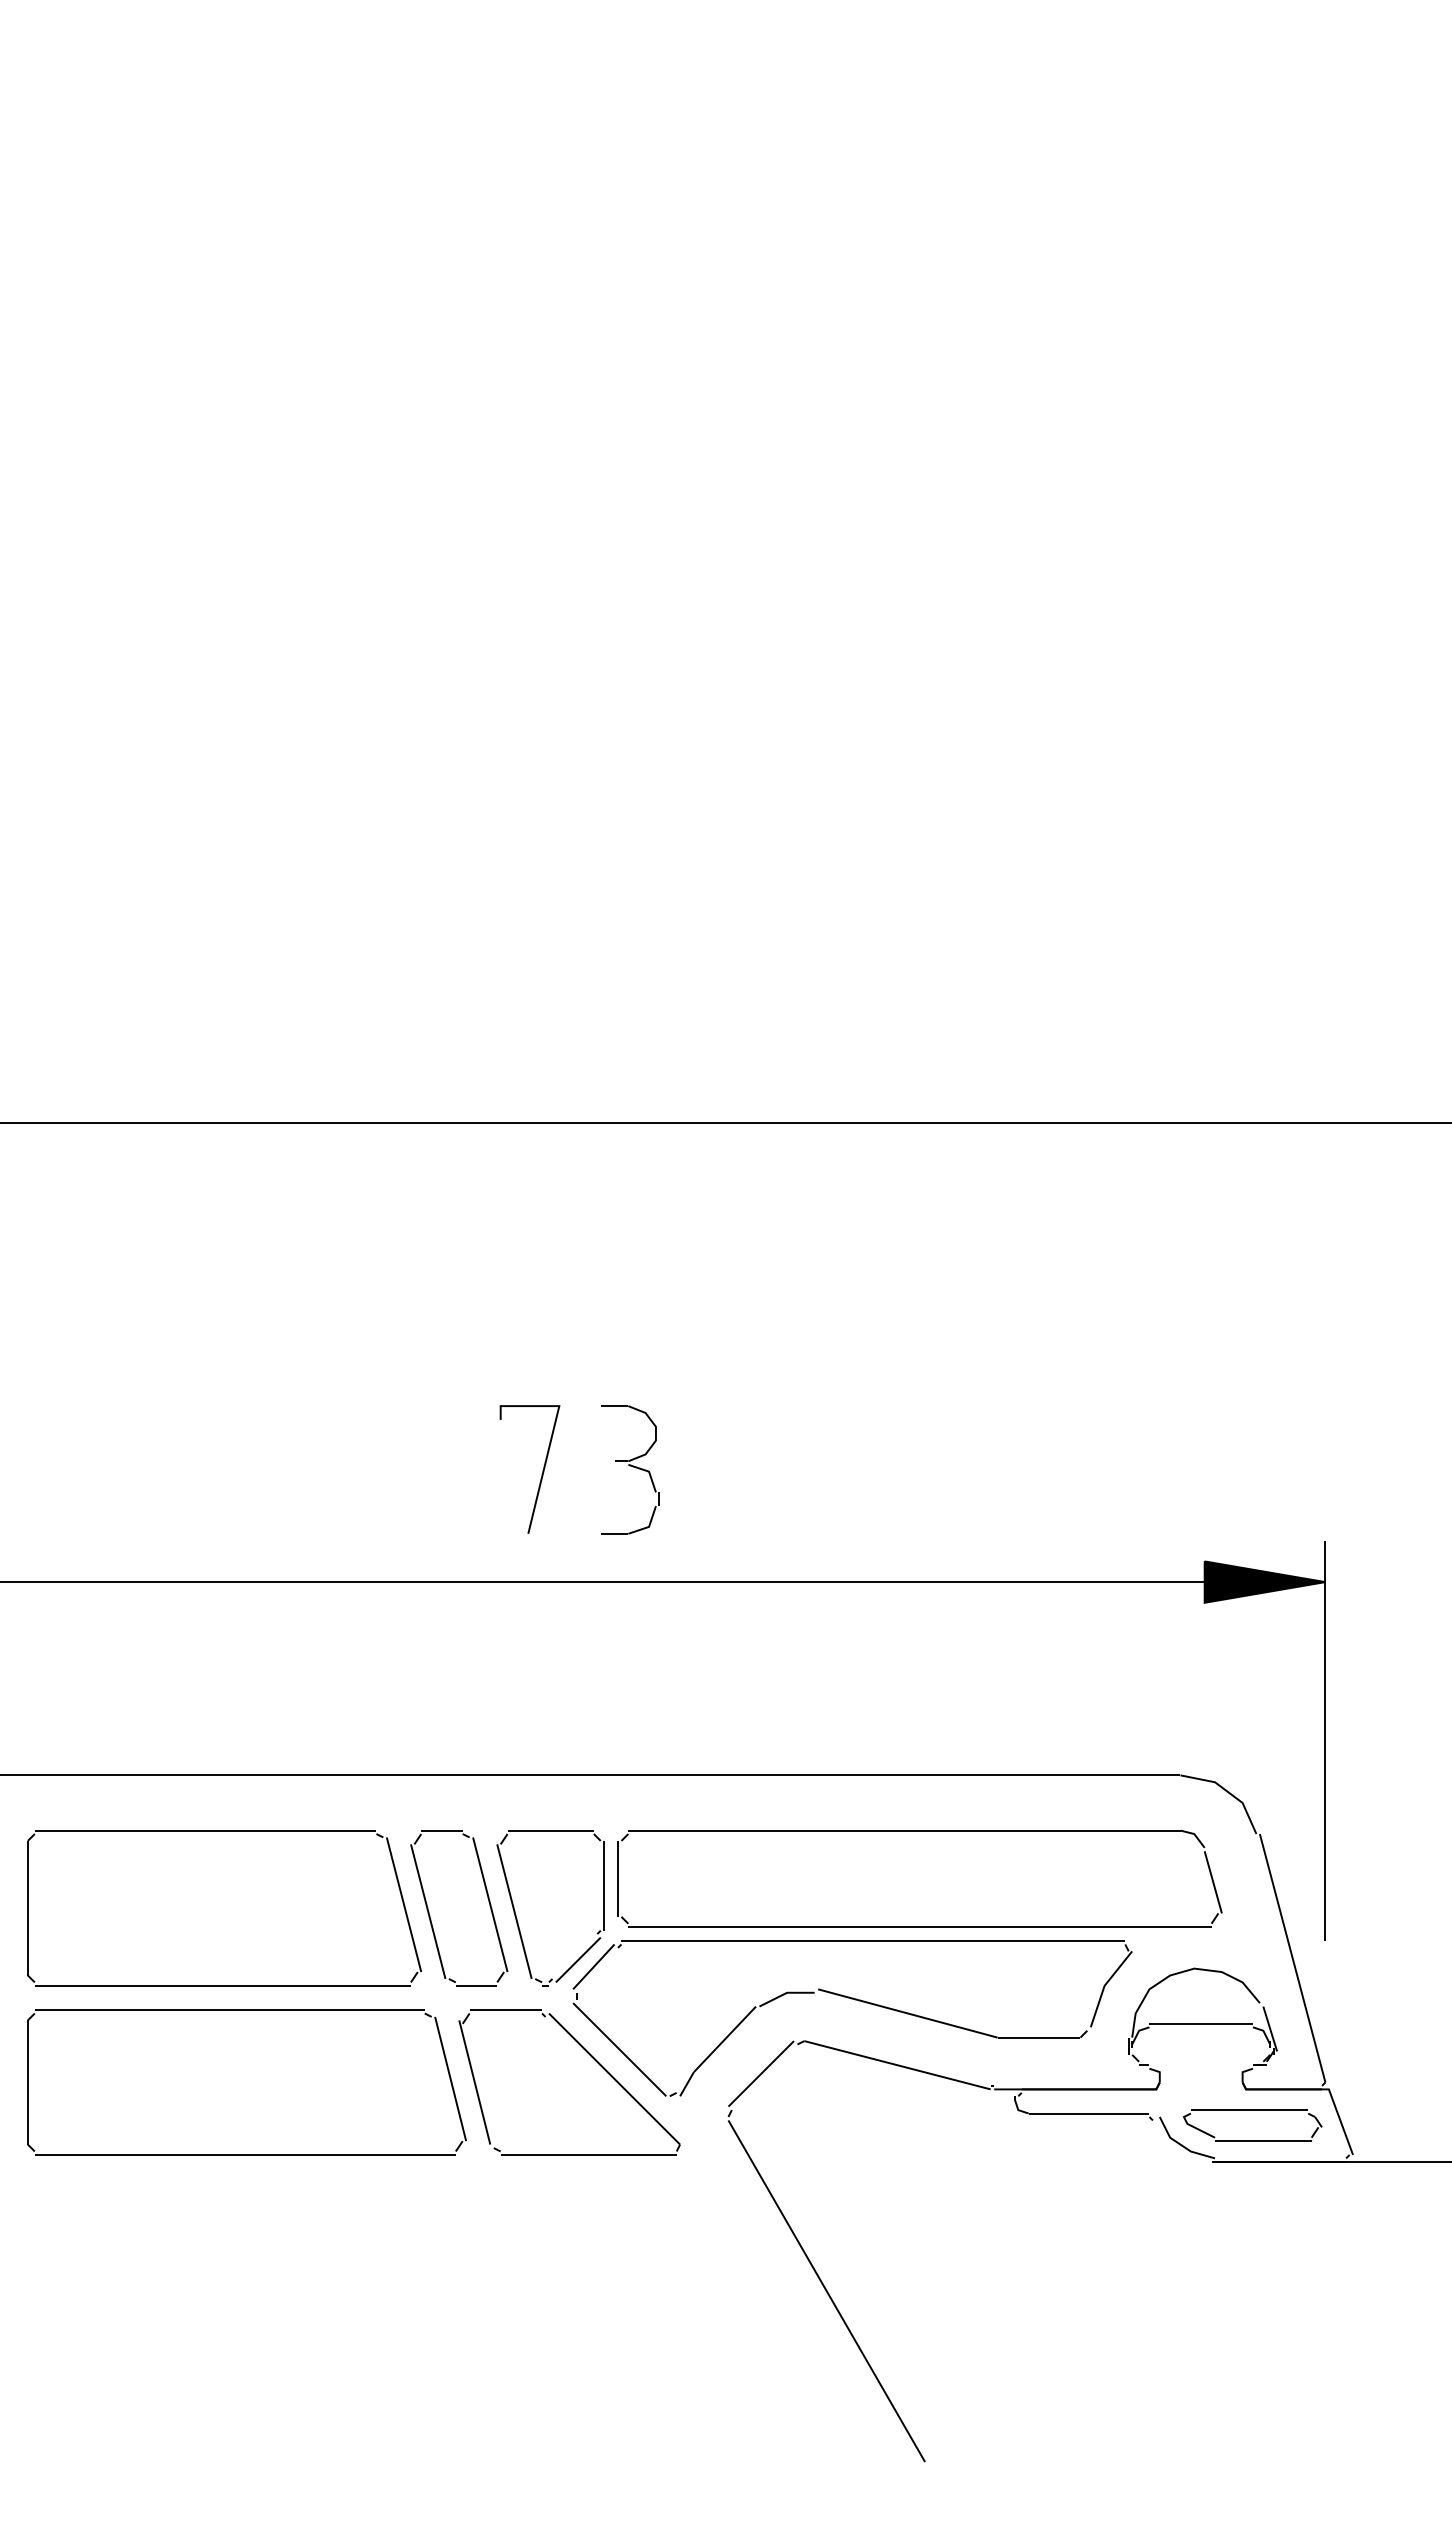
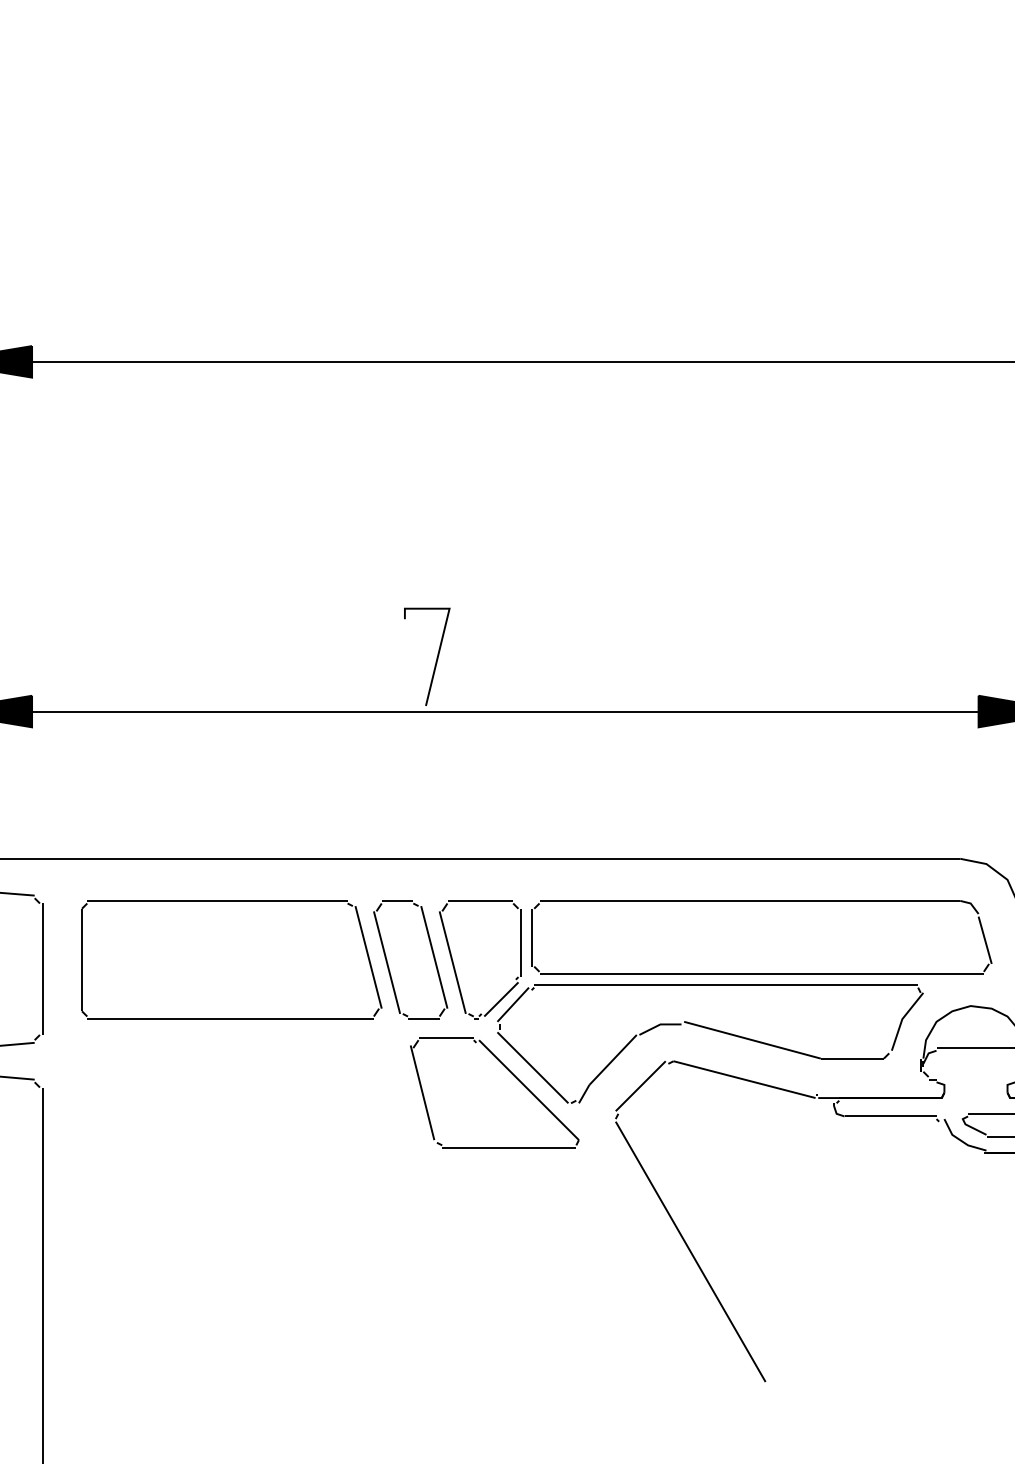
part: (630, 1469) -> (541, 625), removed
curve: (541, 1474) -> (436, 660), moved
part: (246, 2010) -> (248, 1037), removed

